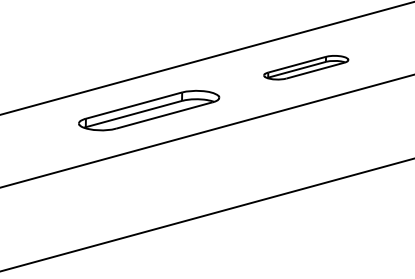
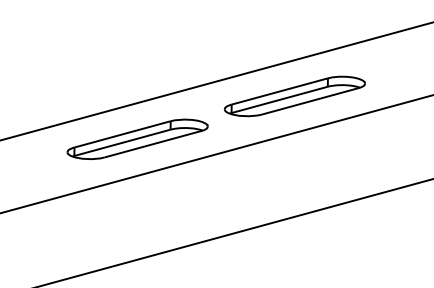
part: (305, 67) -> (294, 96), size x1.67

